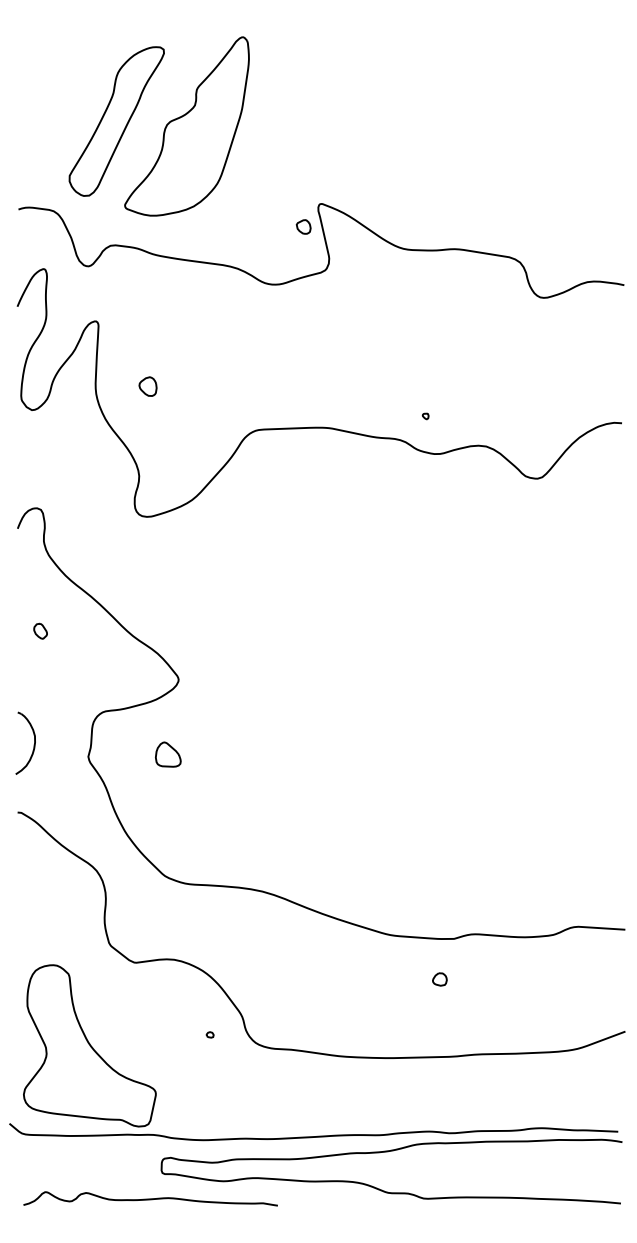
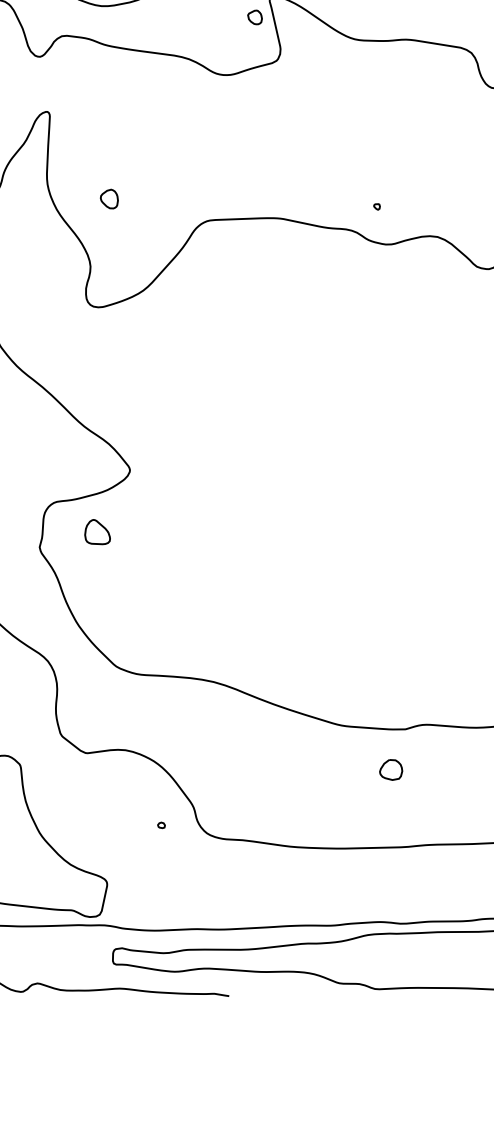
part: (147, 386) -> (108, 198), moved
part: (168, 754) -> (97, 531), moved
part: (439, 979) -> (390, 769), size x1.6

